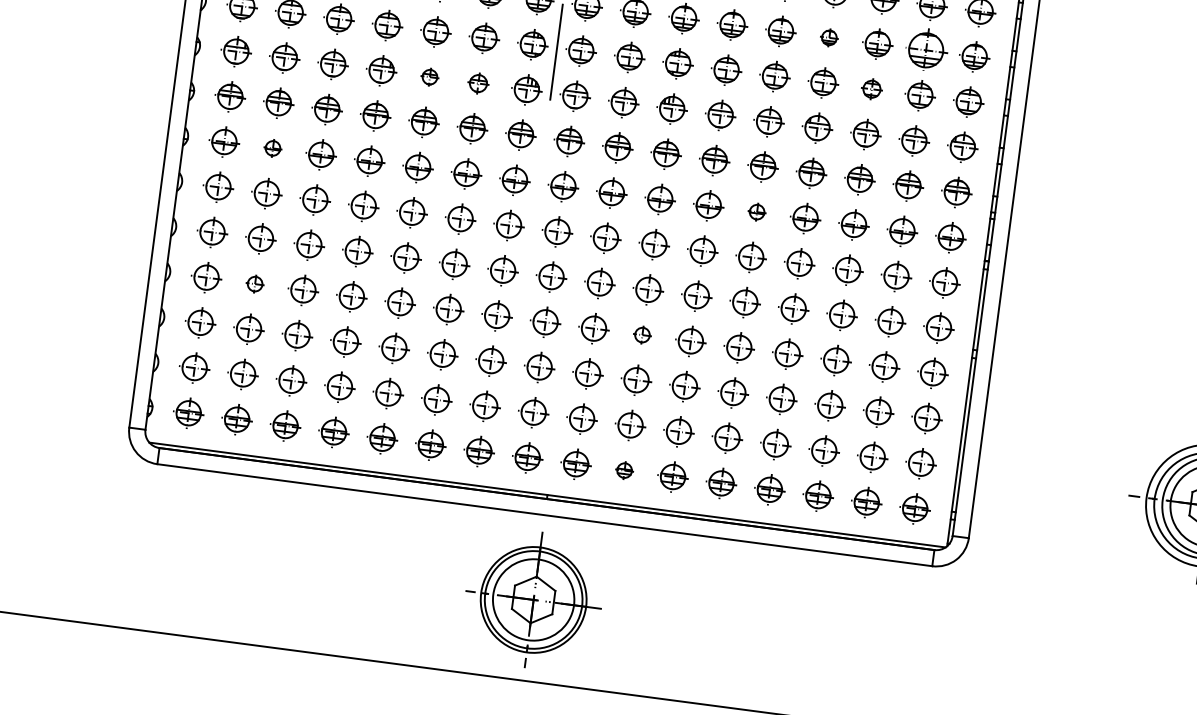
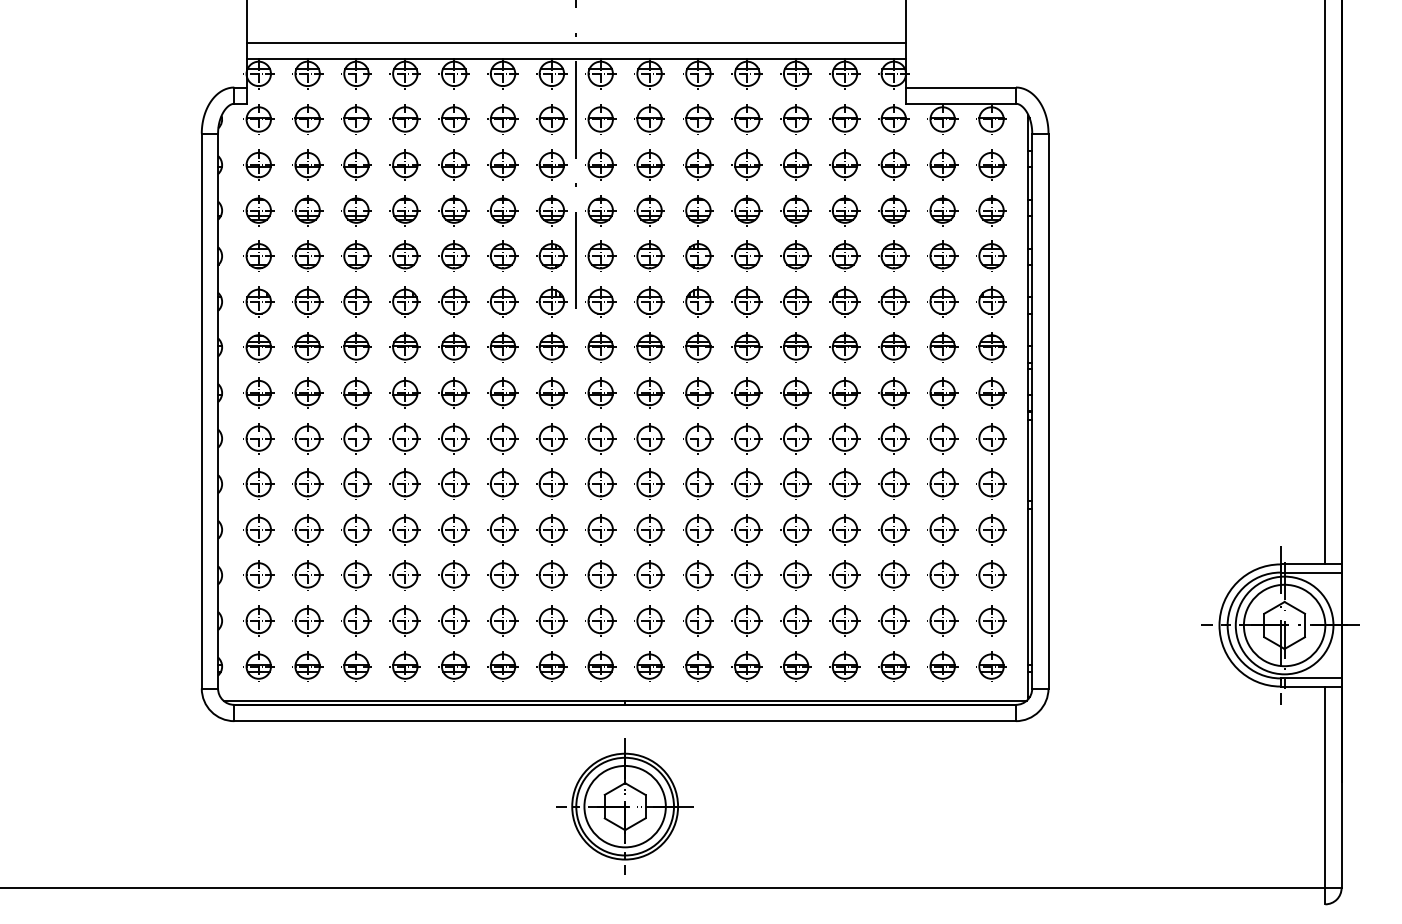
part: (828, 37) -> (844, 210), size x1.67
part: (926, 50) -> (942, 210), size x0.71
part: (429, 76) -> (453, 301), size x1.67
part: (478, 83) -> (502, 301), size x1.43
part: (871, 88) -> (893, 255), size x1.43
part: (272, 147) -> (307, 392), size x1.67
part: (756, 211) -> (795, 392), size x1.67
part: (254, 283) -> (307, 529), size x1.67
part: (642, 334) -> (698, 529), size x1.67
part: (624, 470) -> (698, 666), size x1.67

